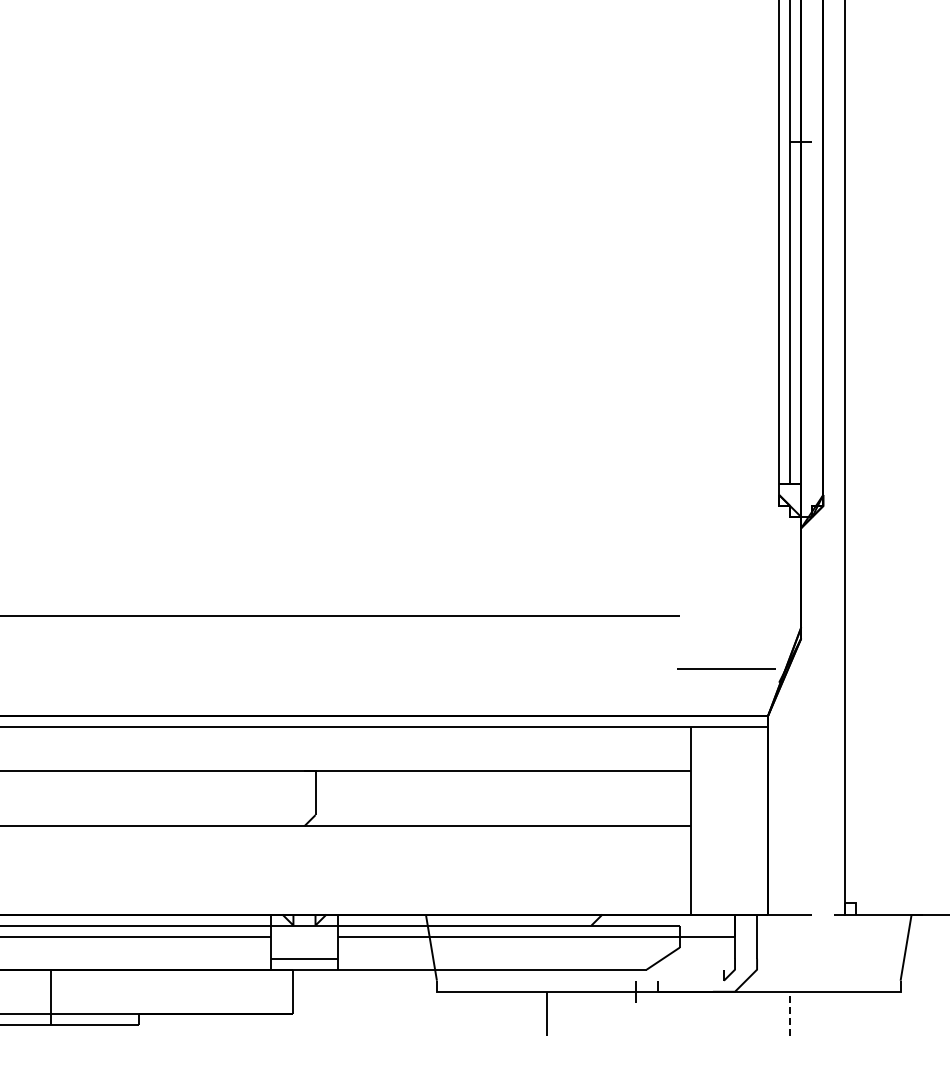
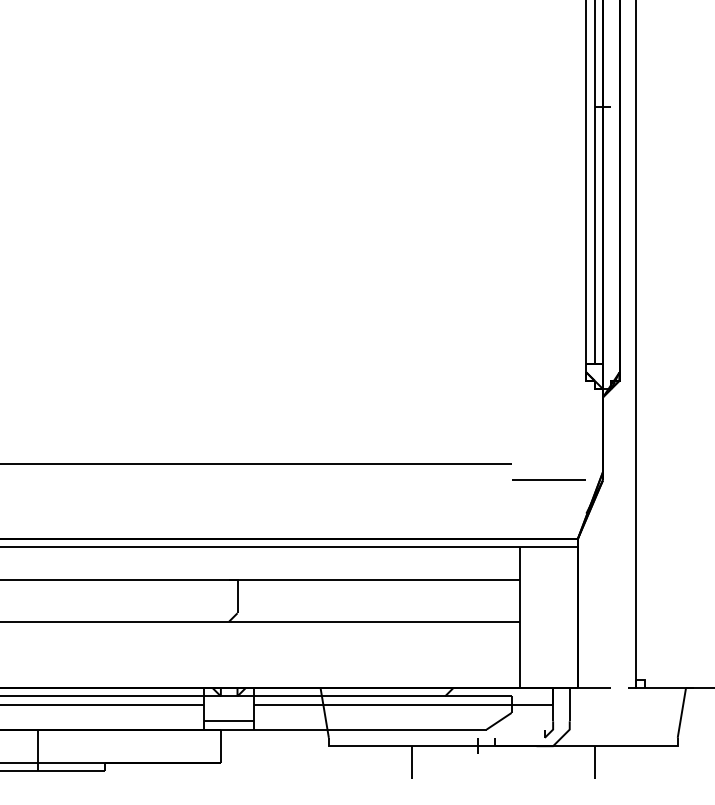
line: (726, 668) -> (548, 480), moved
line: (790, 1013) -> (594, 762), dashed -> solid

